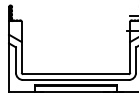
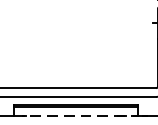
line: (76, 92) -> (76, 115), solid -> dashed

